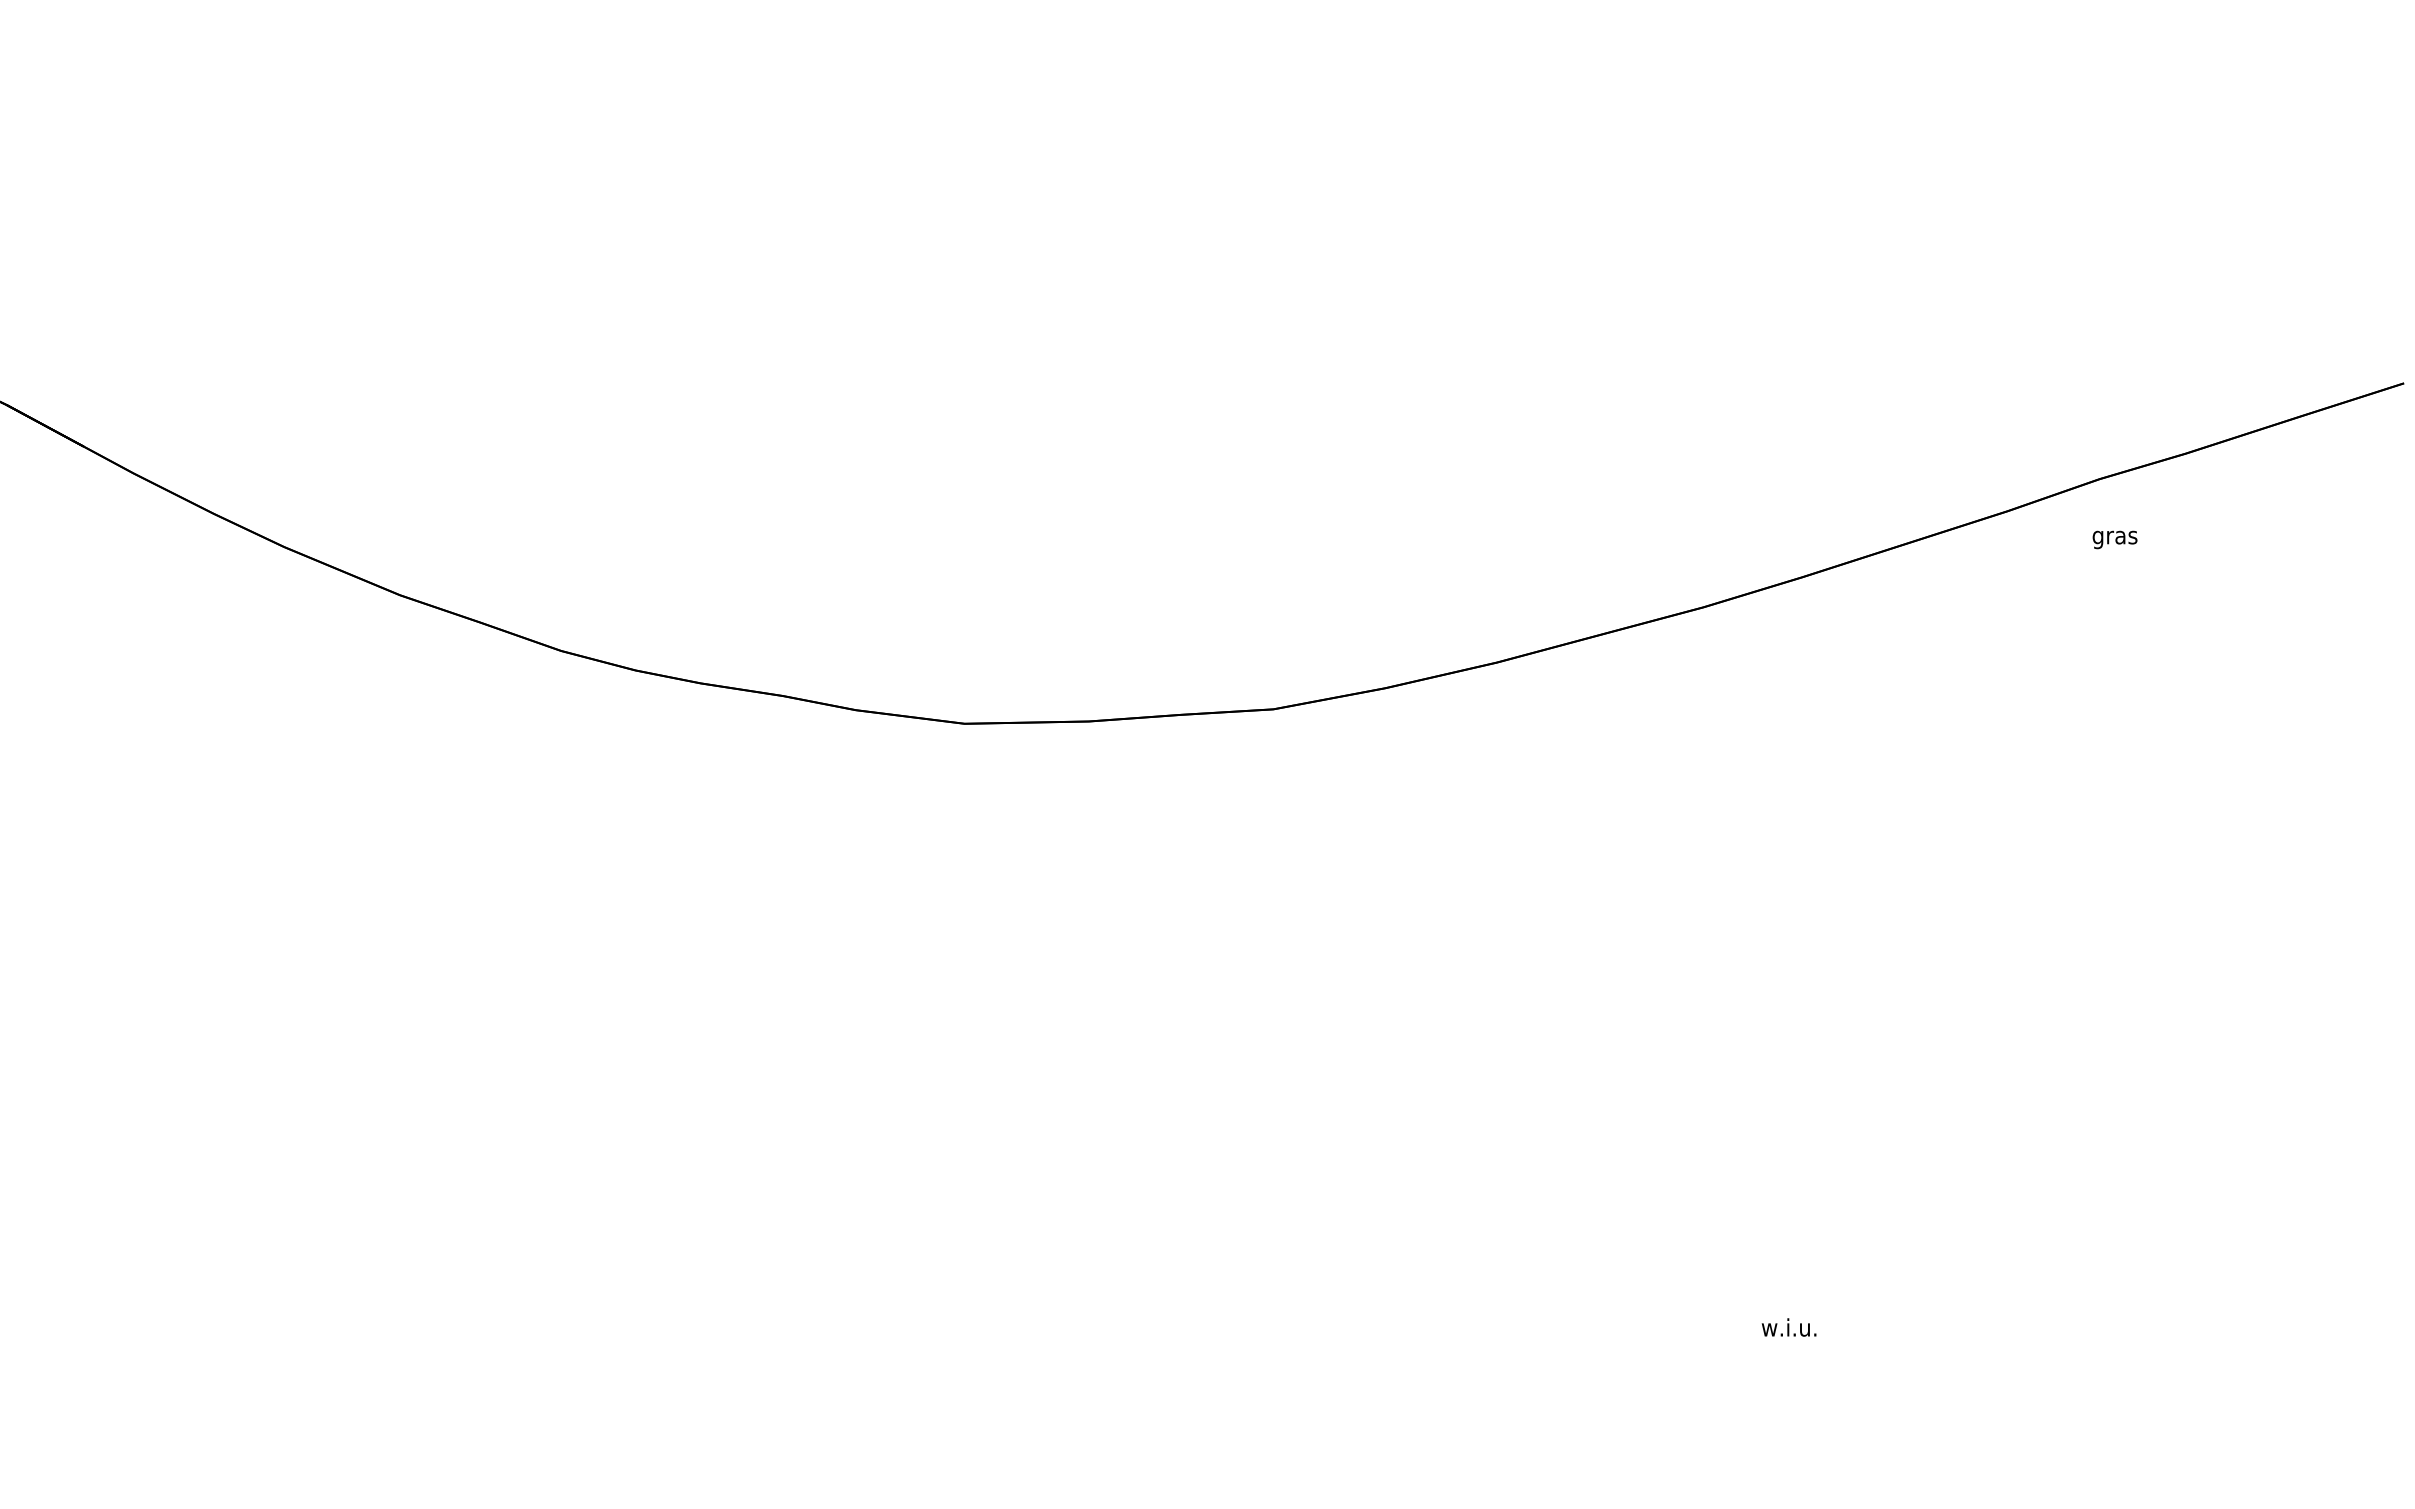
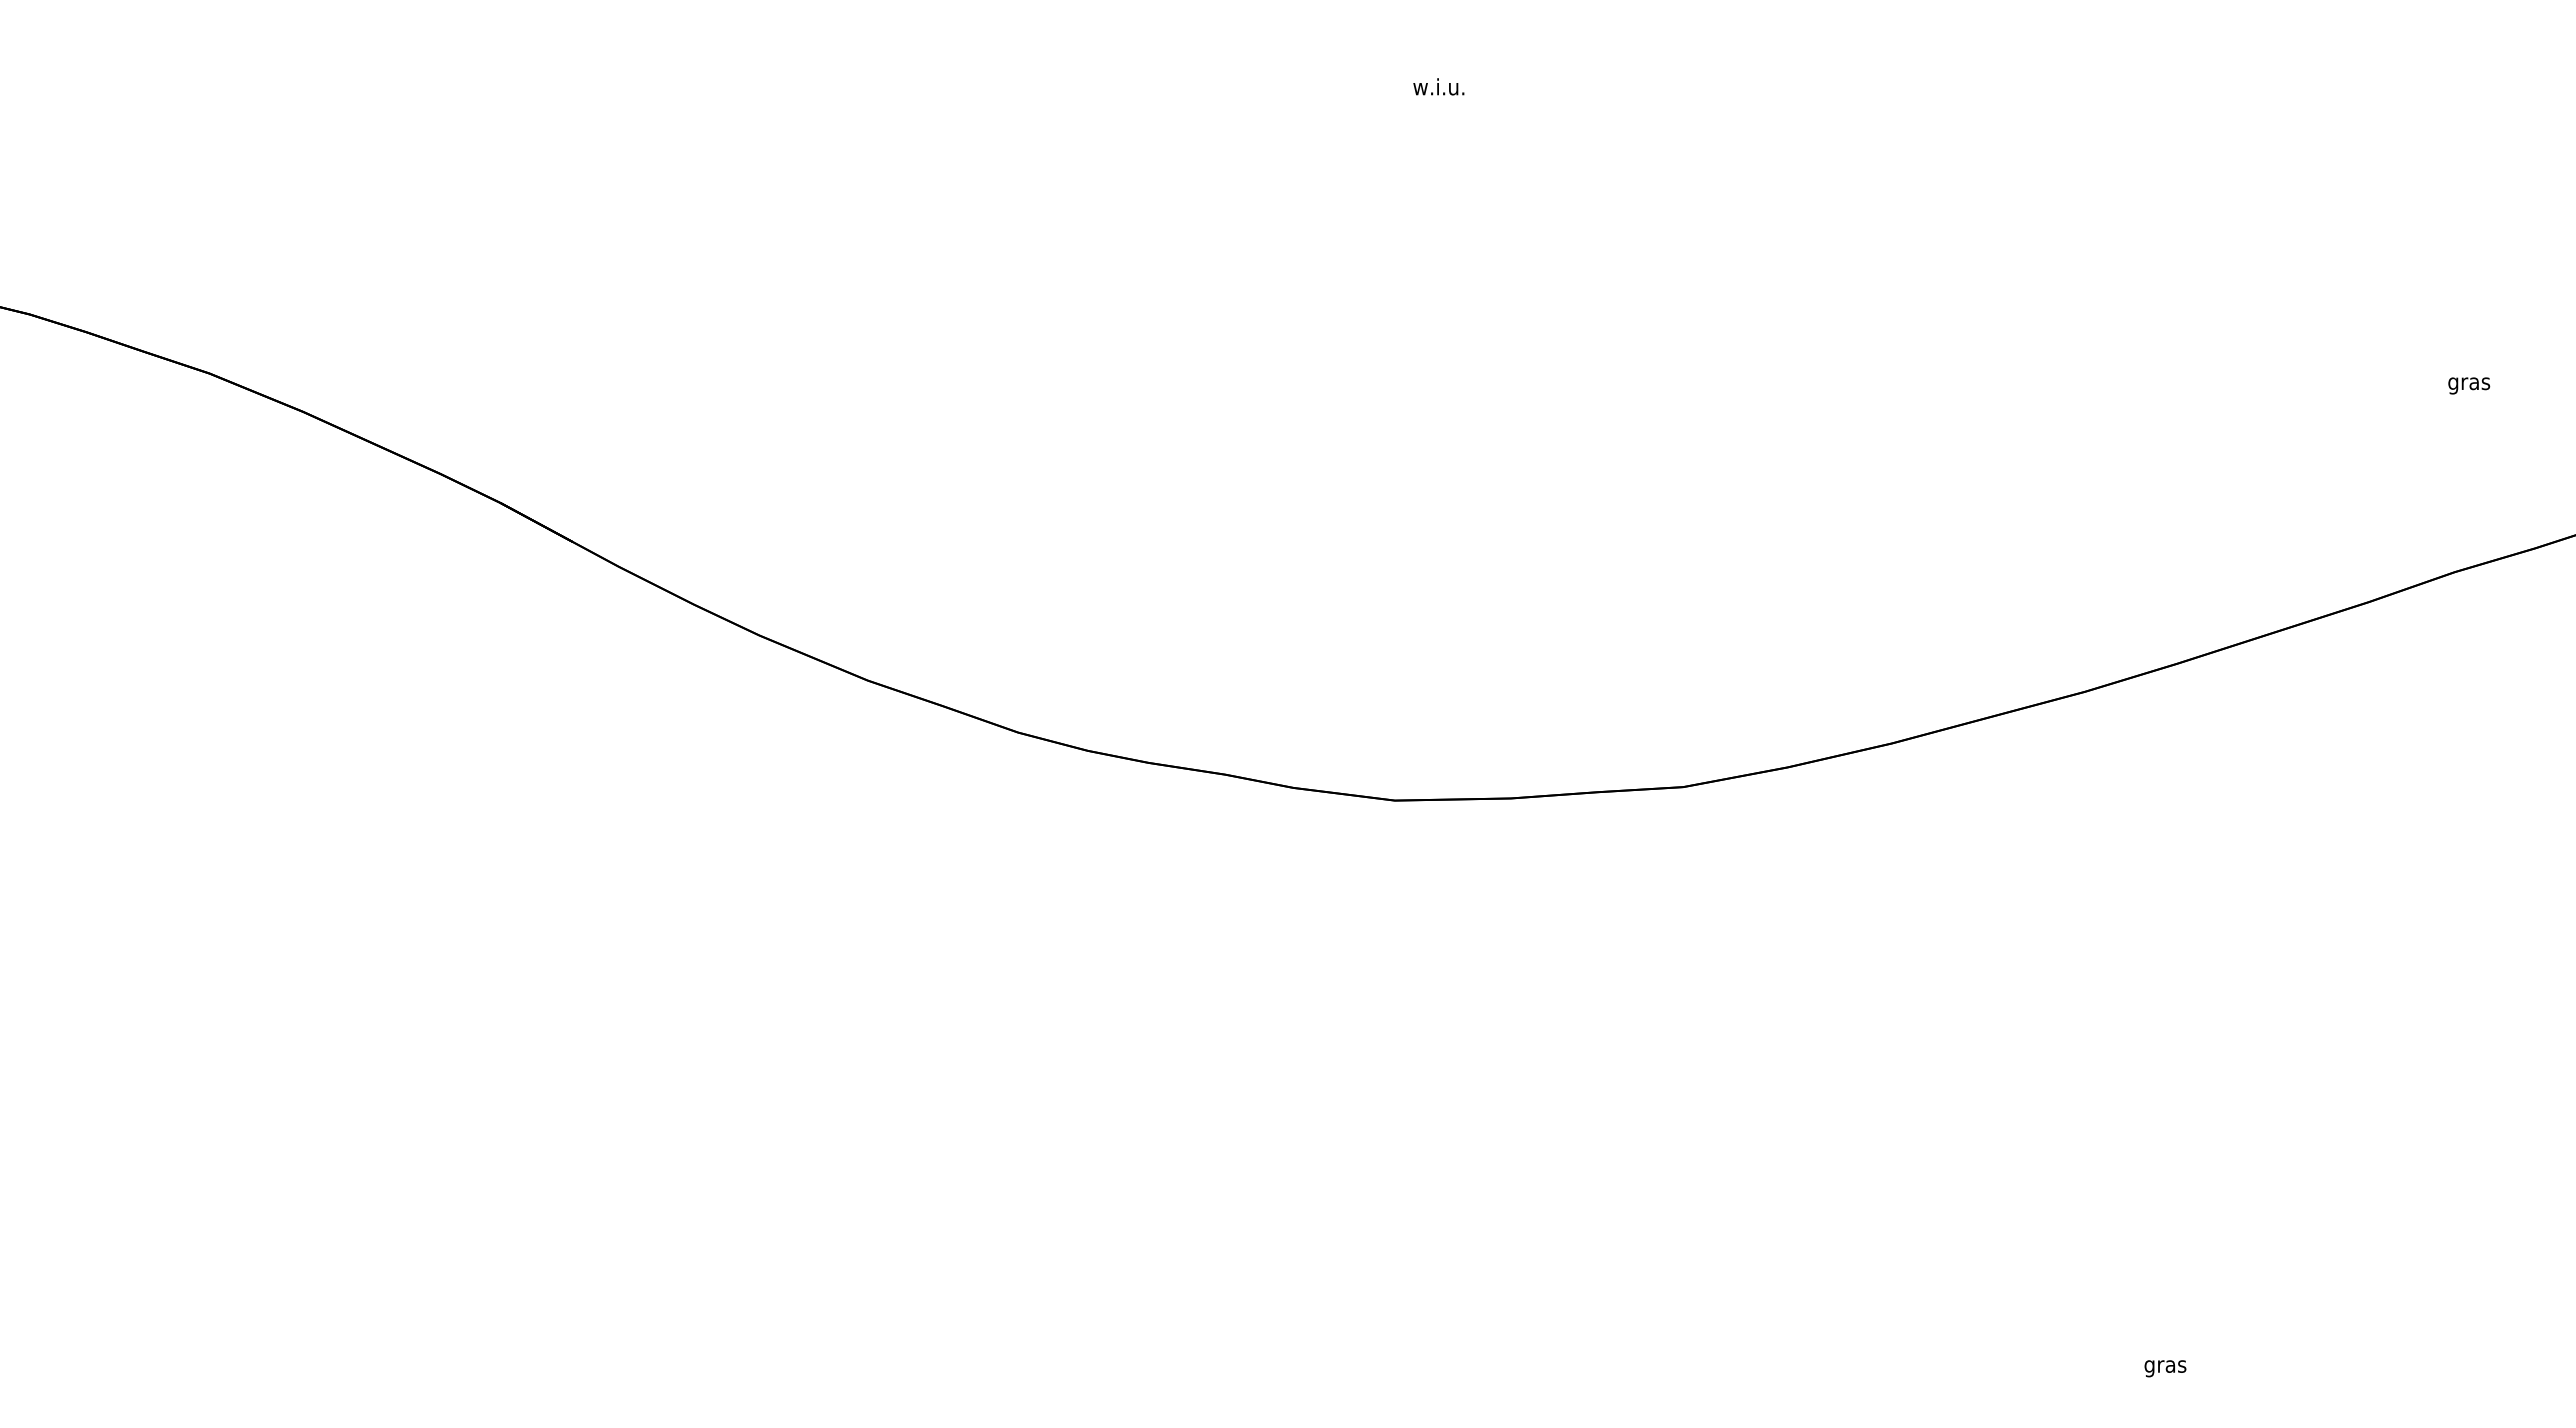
text: (2115, 539) -> (2469, 385), moved
text: (1788, 1329) -> (2164, 1366), w.i.u. -> gras

